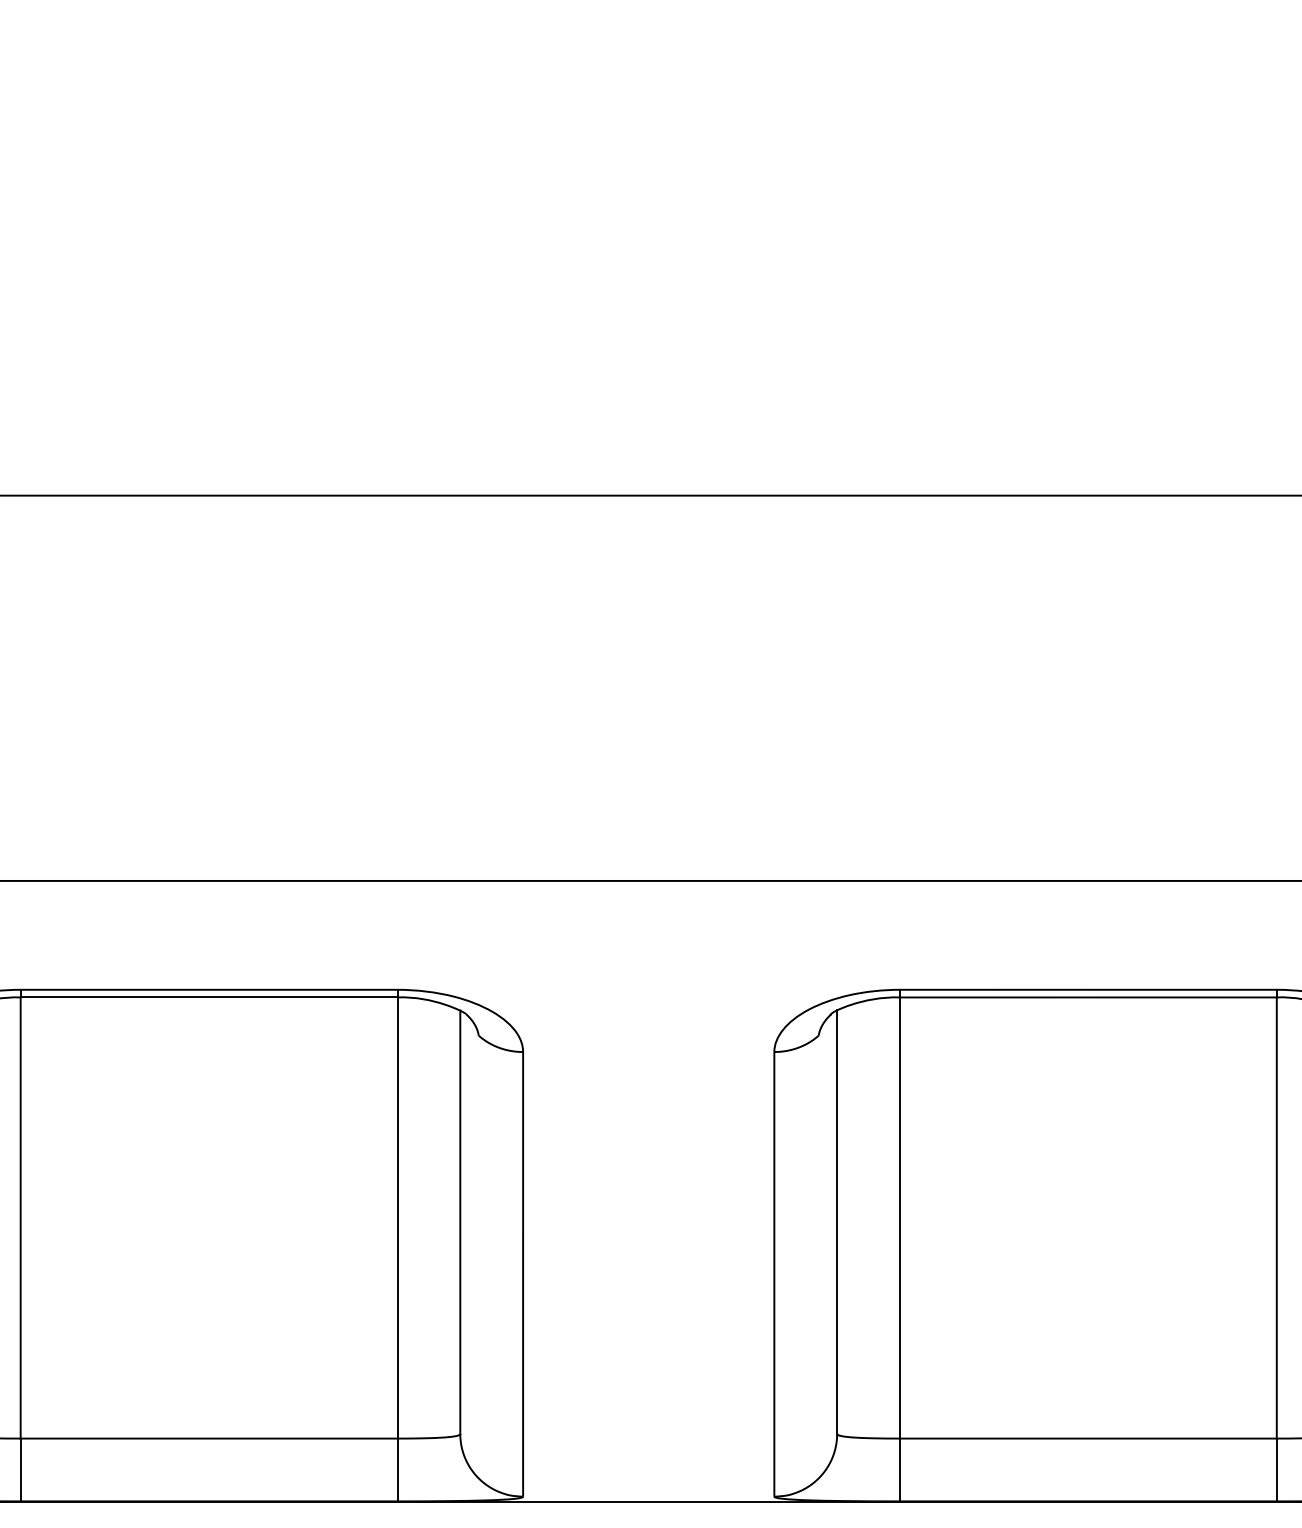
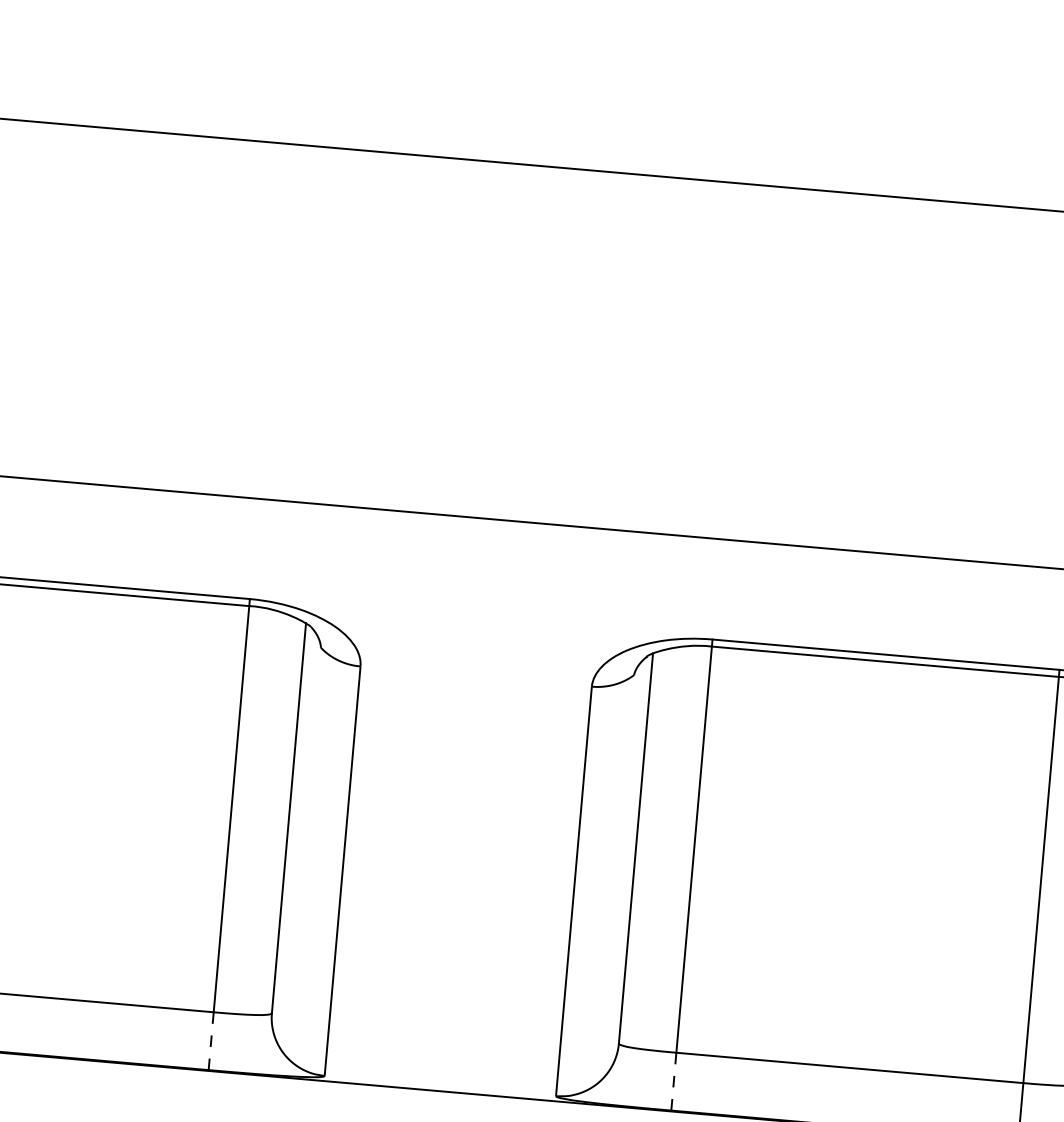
line: (899, 1469) -> (673, 1081), solid -> dashed
line: (397, 1470) -> (211, 1041), solid -> dashed

